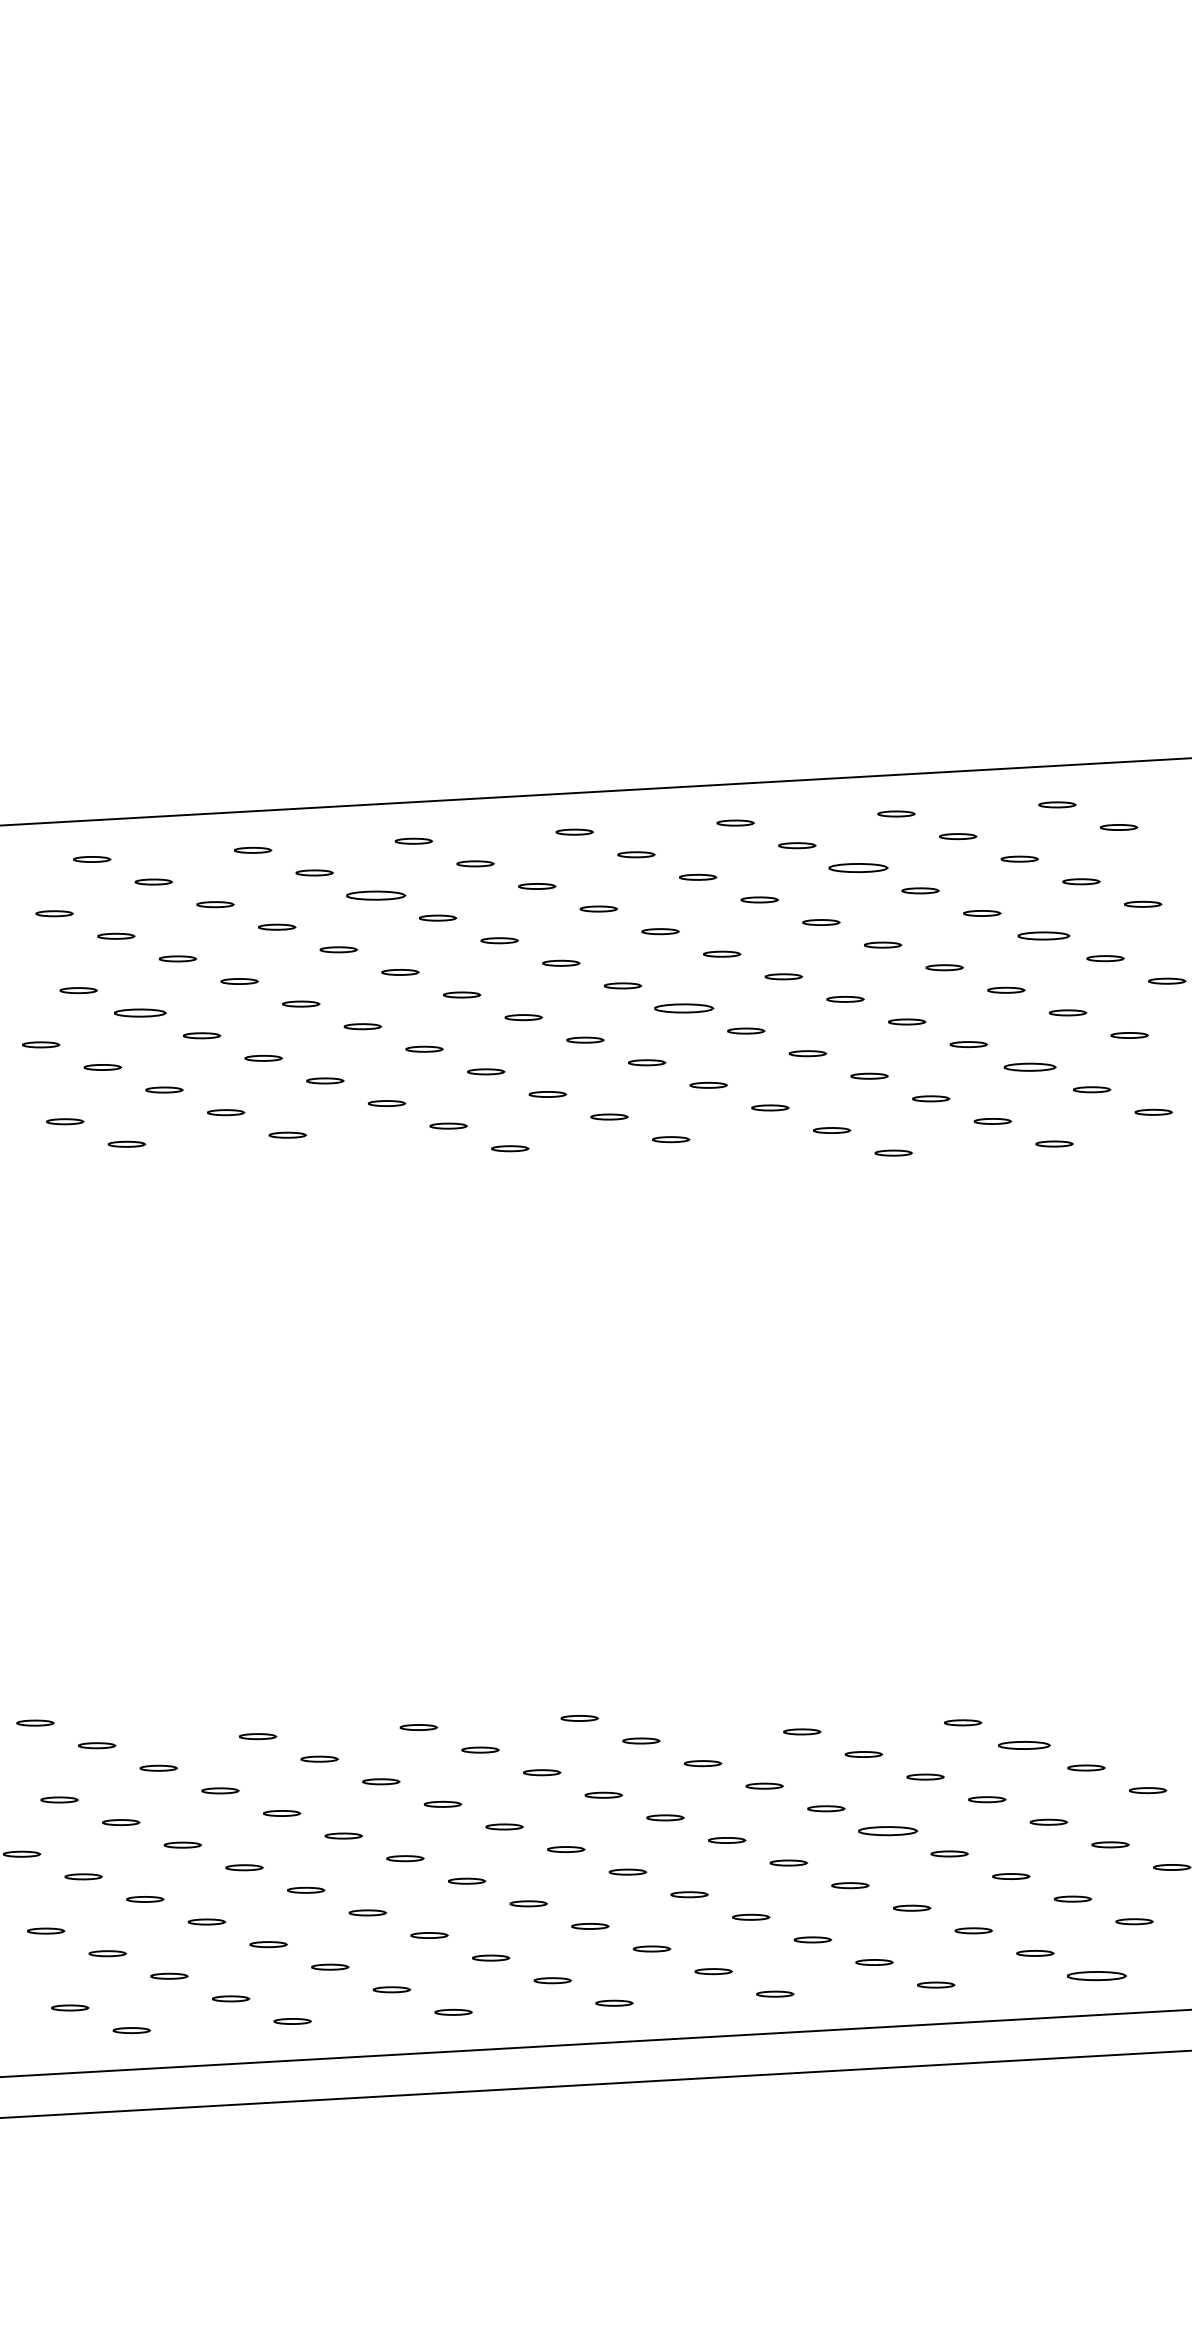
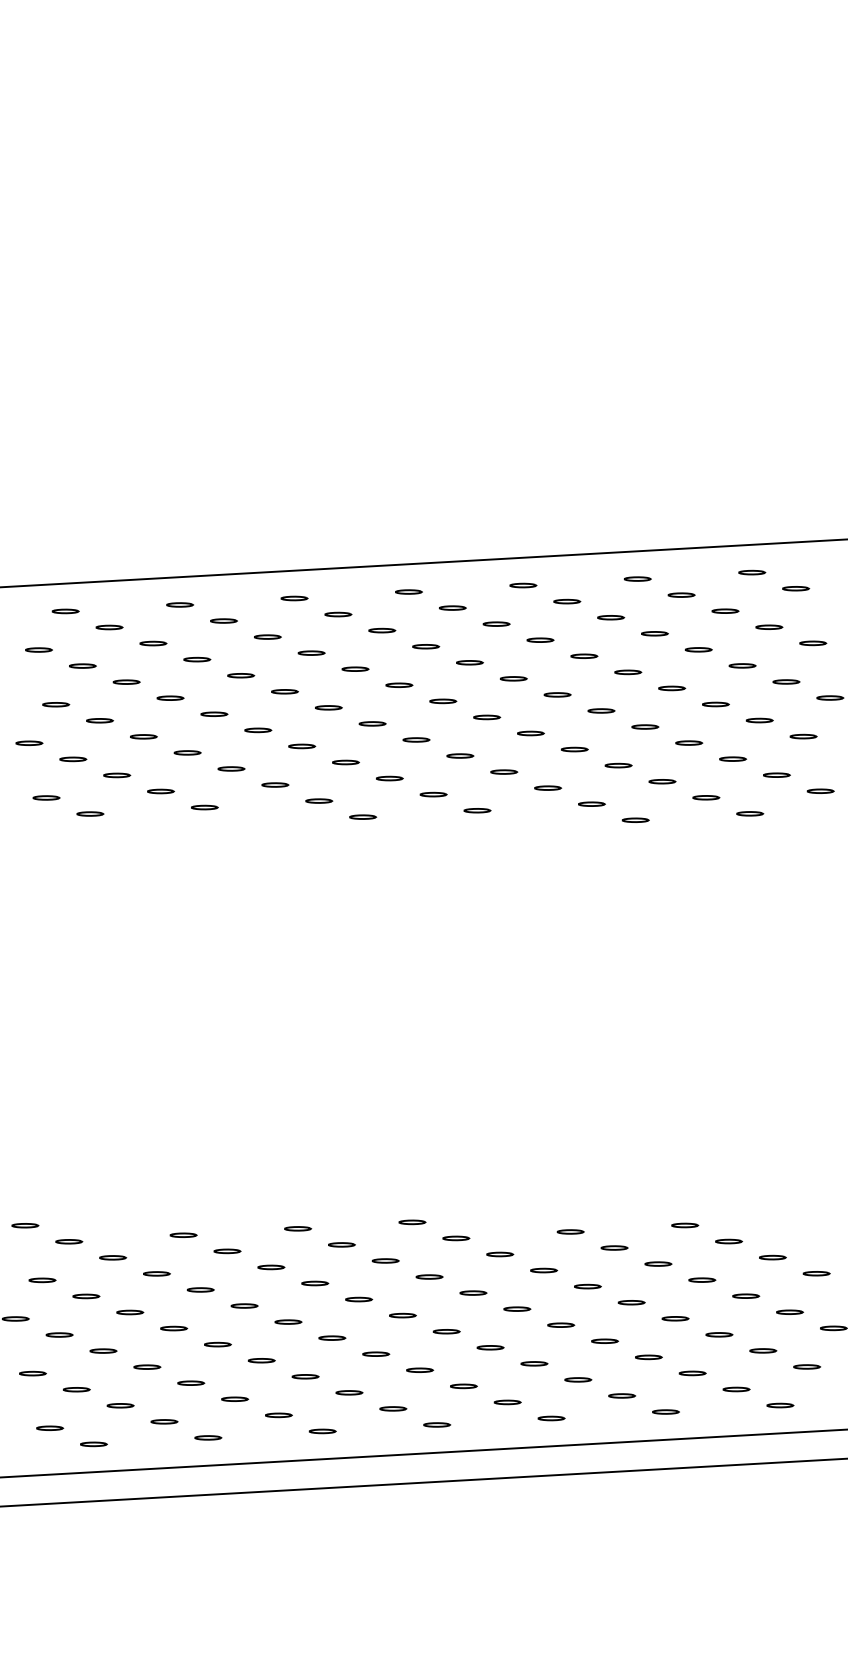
part: (859, 867) -> (611, 617), size x0.62
part: (375, 894) -> (267, 636), size x0.62
part: (1043, 935) -> (742, 665), size x0.71
part: (685, 1008) -> (487, 717), size x0.62
part: (139, 1012) -> (99, 720), size x0.71
part: (1031, 1066) -> (733, 758), size x0.71
part: (1025, 1745) -> (729, 1241), size x0.71
part: (887, 1831) -> (631, 1302), size x0.62
part: (1097, 1975) -> (780, 1405), size x0.62

